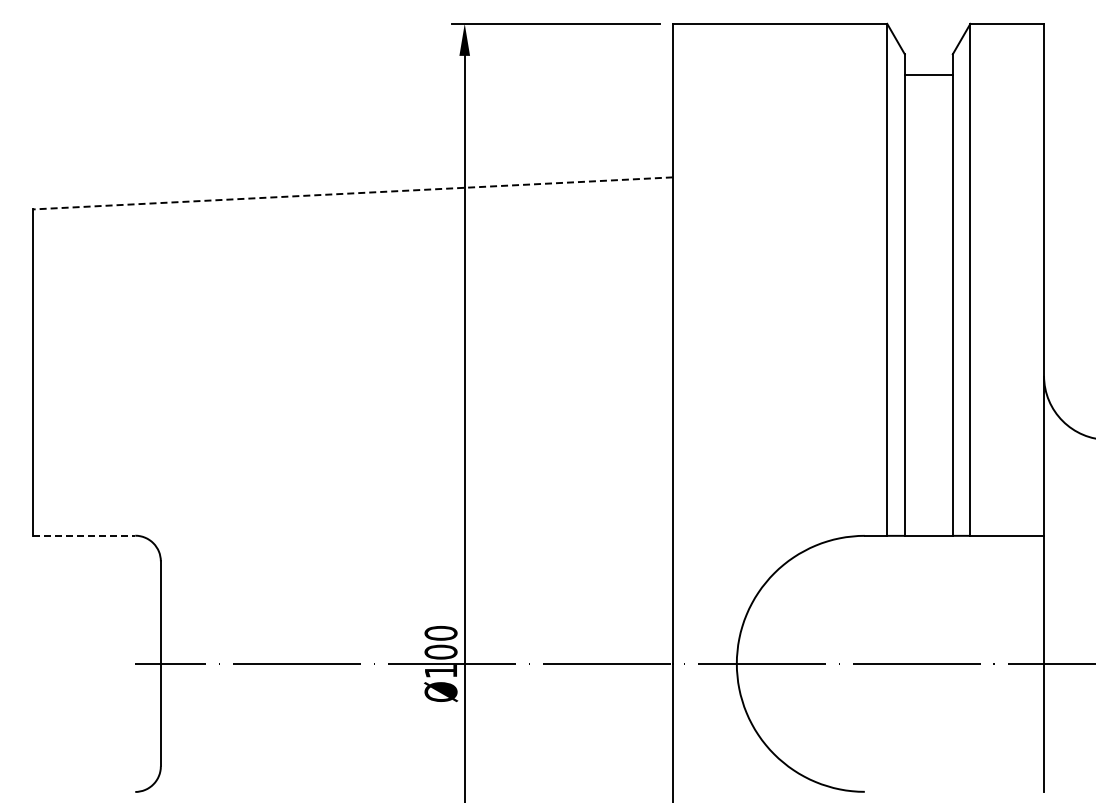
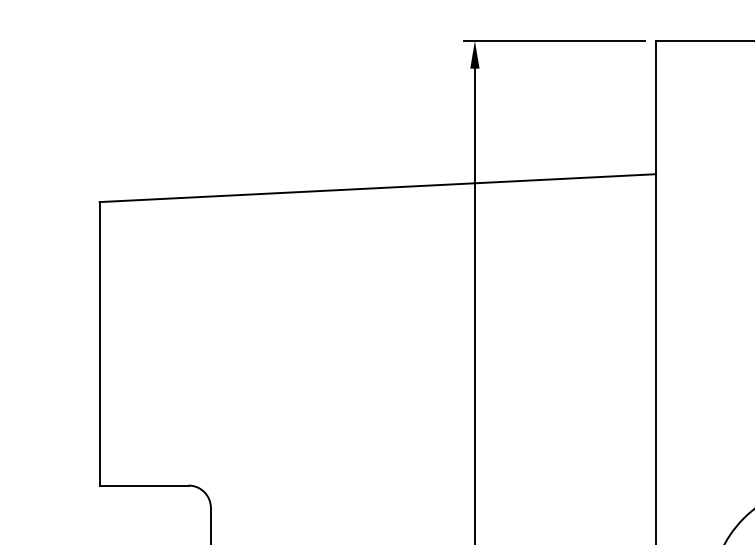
line: (352, 193) -> (377, 188), dashed -> solid
line: (84, 535) -> (144, 485), dashed -> solid

